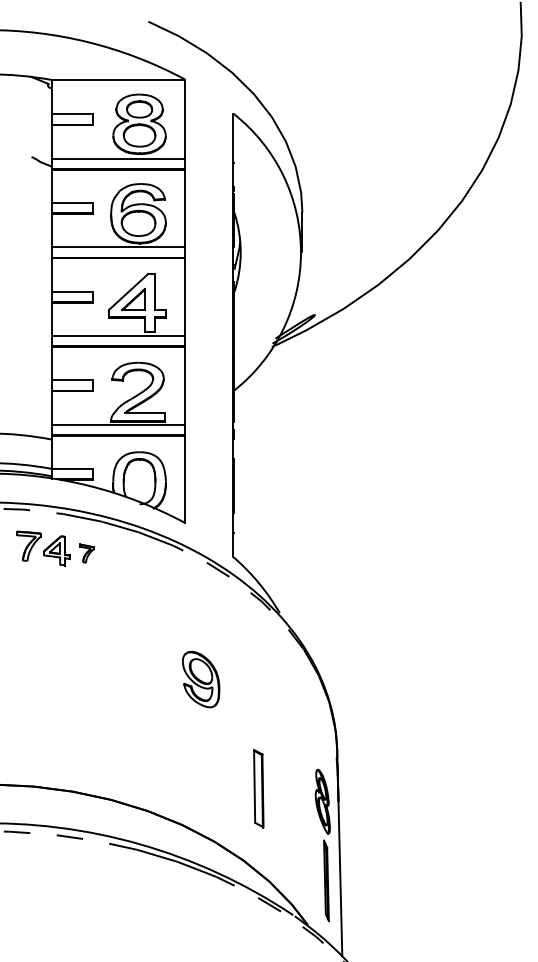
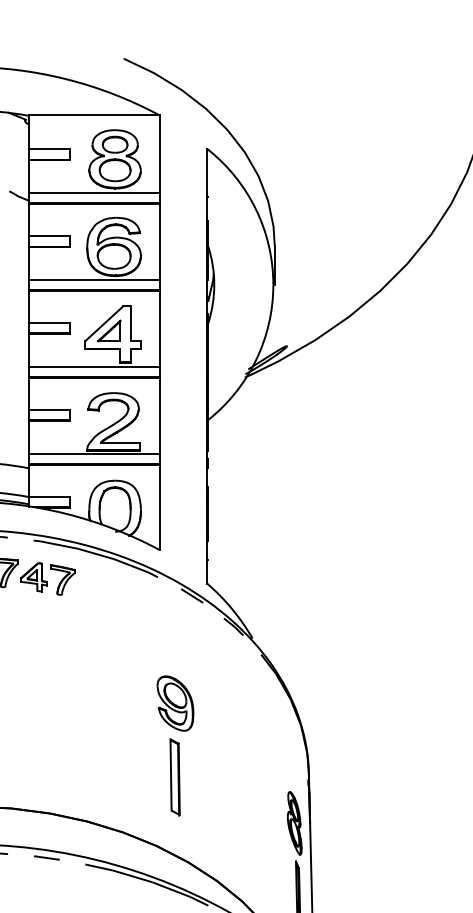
part: (86, 553) -> (63, 580), size x1.67
part: (258, 788) -> (174, 777), moved

